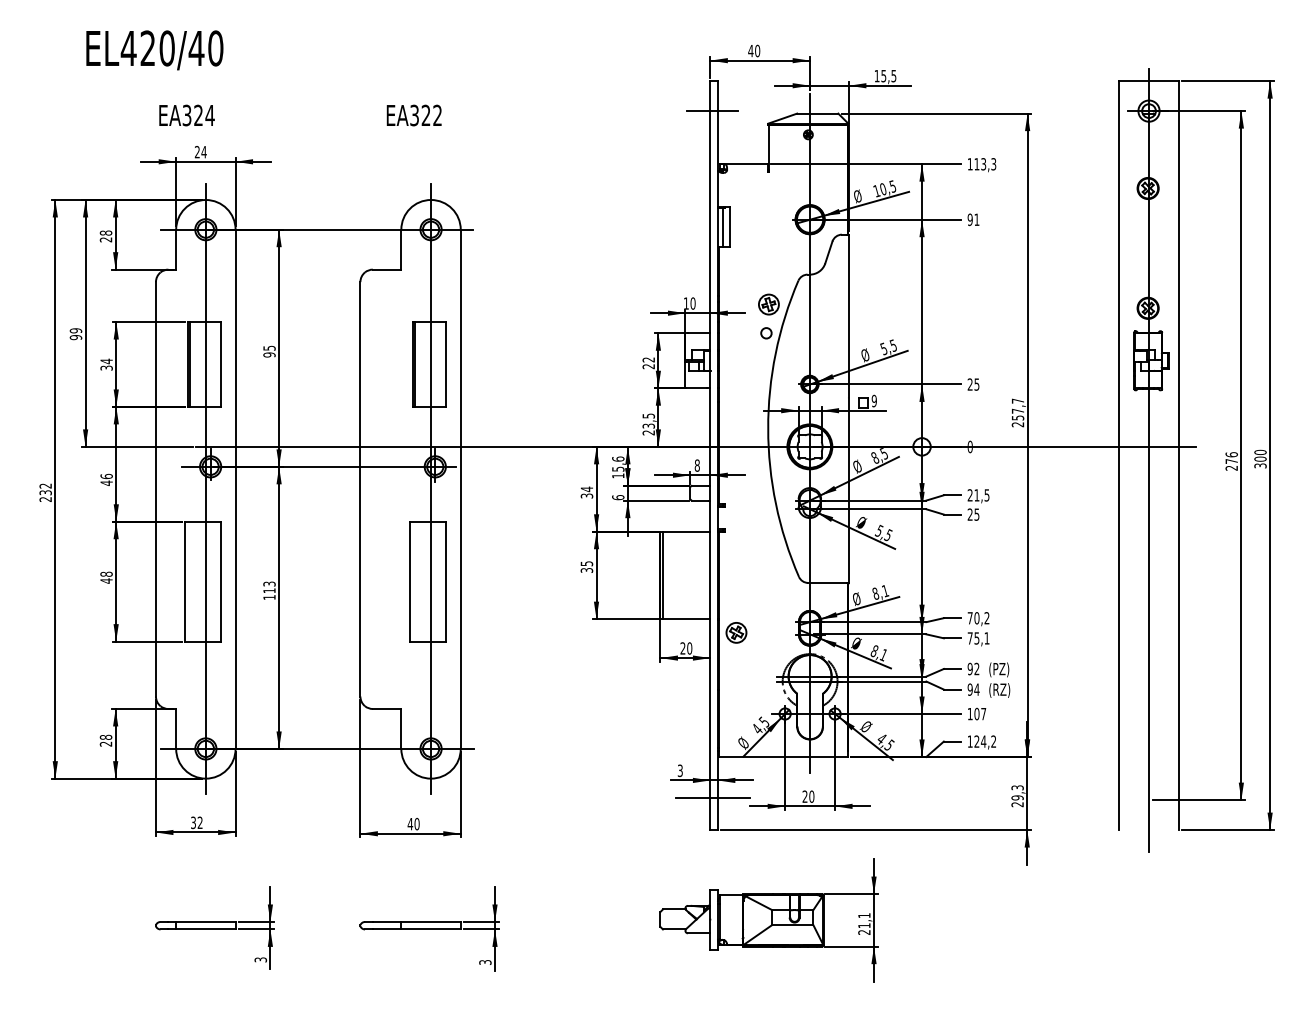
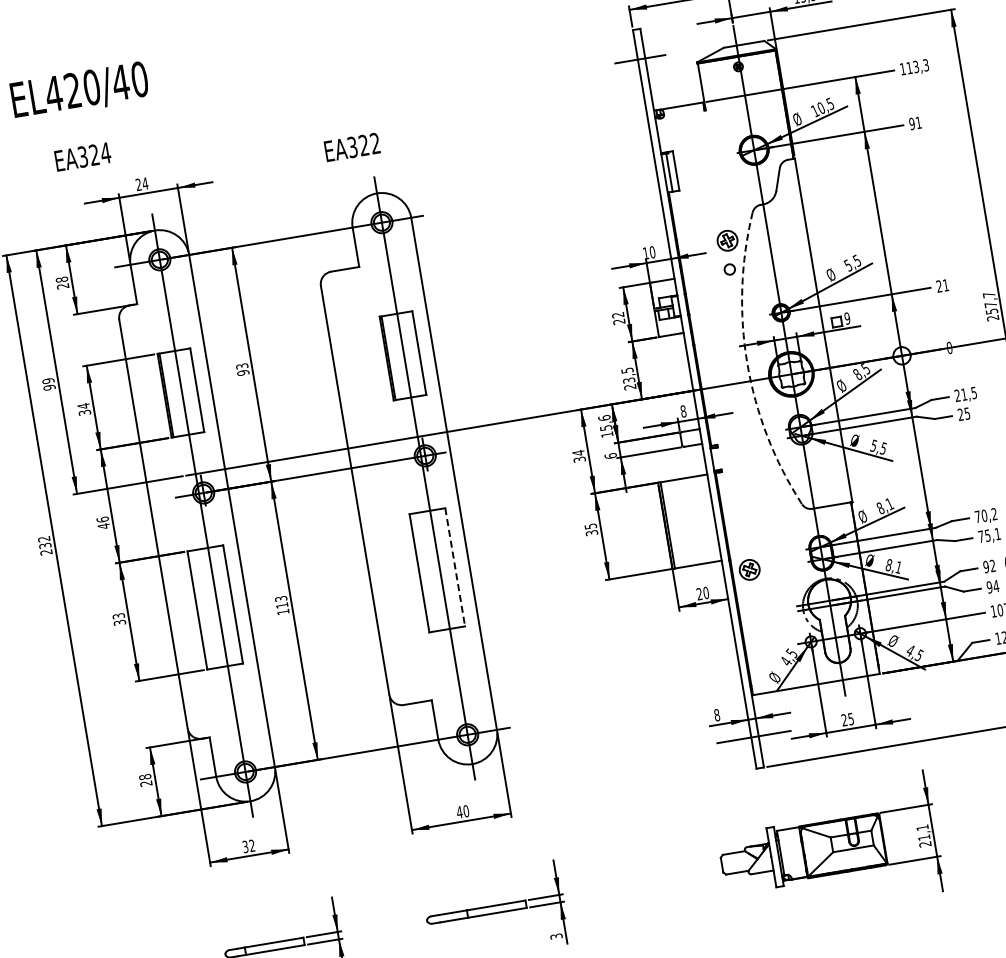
text: (186, 115) -> (82, 157), moved
text: (413, 115) -> (351, 147), moved
text: (268, 347) -> (241, 365), 95 -> 93
text: (976, 384) -> (945, 285), 25 -> 21
arc: (768, 428) -> (747, 363), solid -> dashed
text: (106, 577) -> (119, 619), 48 -> 33
line: (446, 581) -> (455, 567), solid -> dashed
text: (679, 770) -> (716, 715), 3 -> 8
text: (811, 796) -> (850, 718), 20 -> 25

